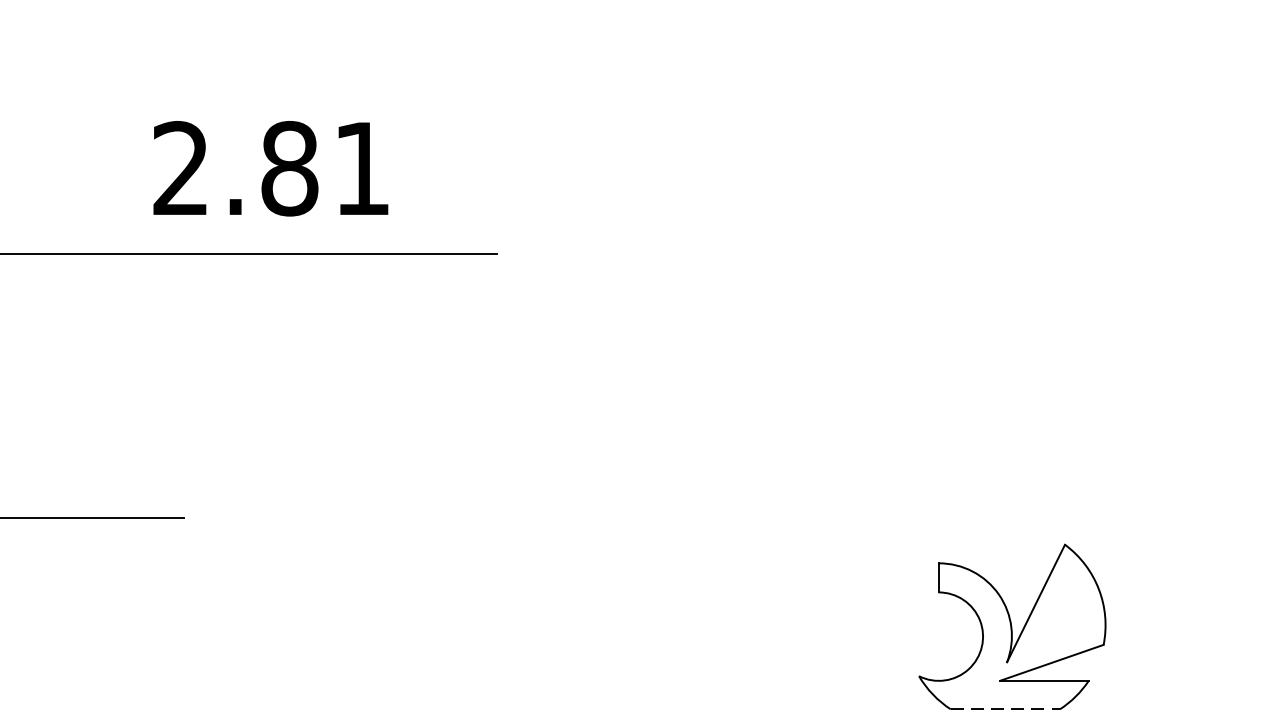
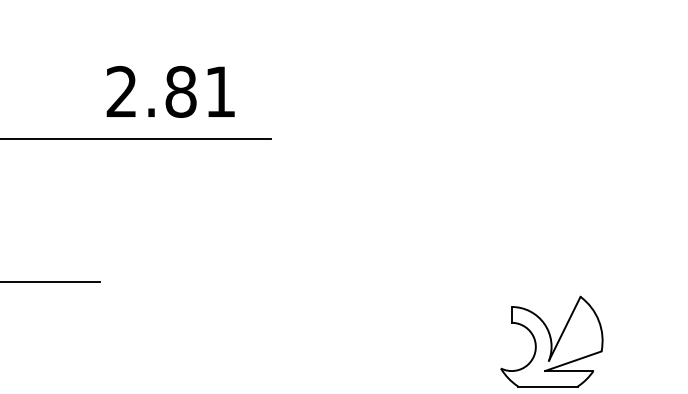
text: (270, 167) -> (170, 91), moved
line: (1006, 709) -> (548, 386), dashed -> solid

